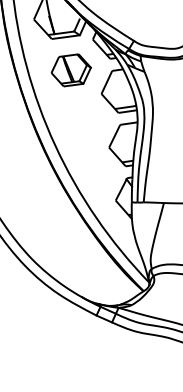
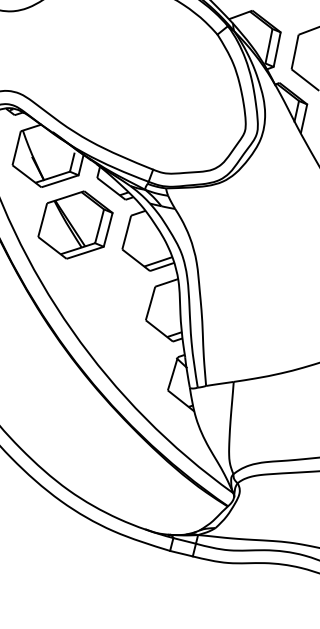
part: (71, 70) -> (75, 224), size x1.43

